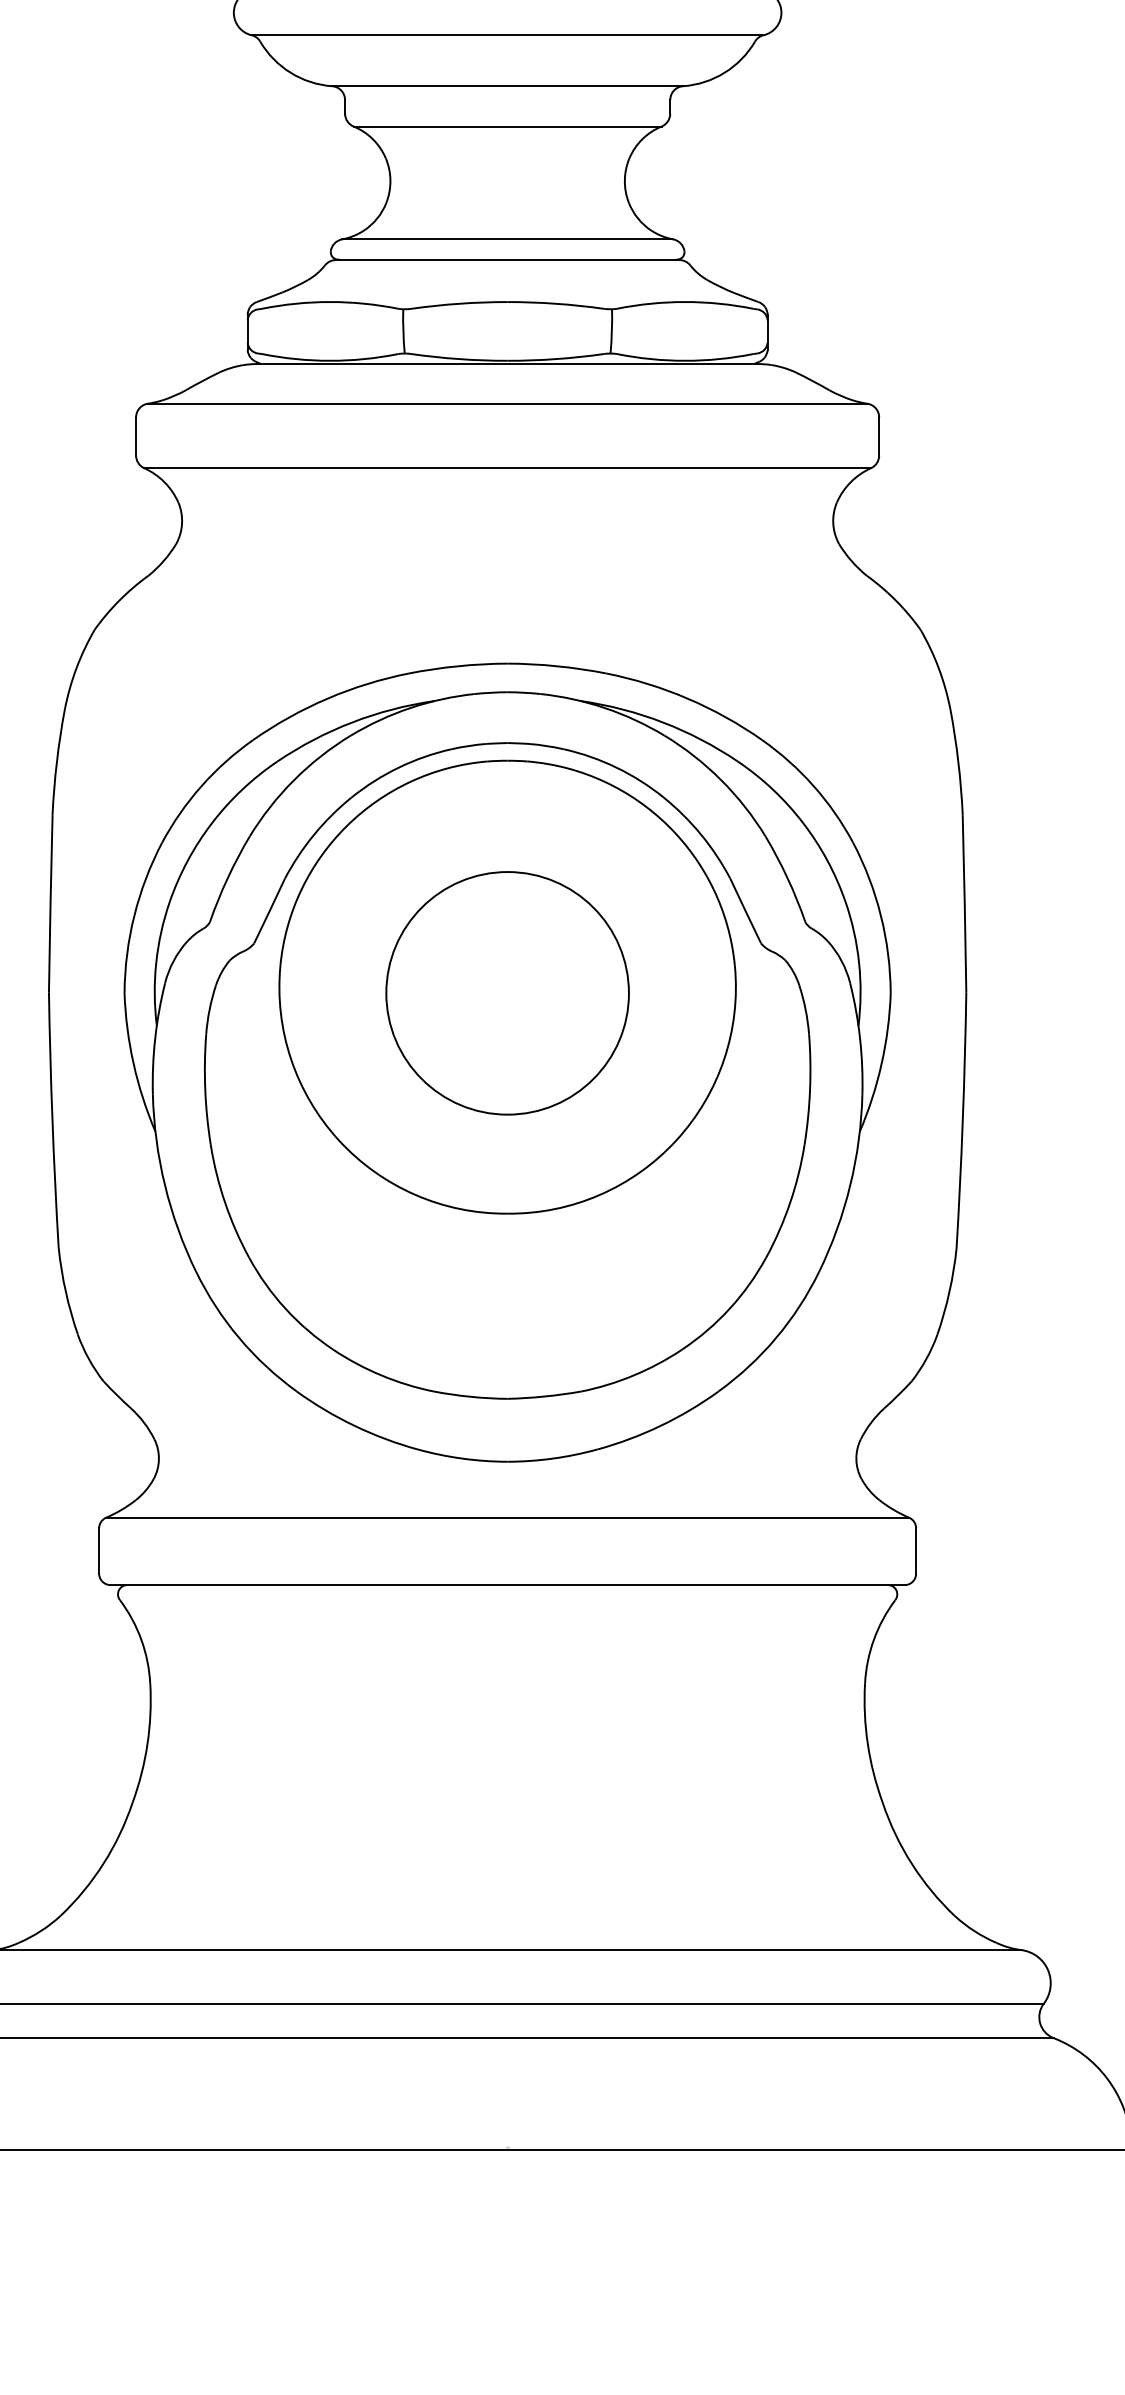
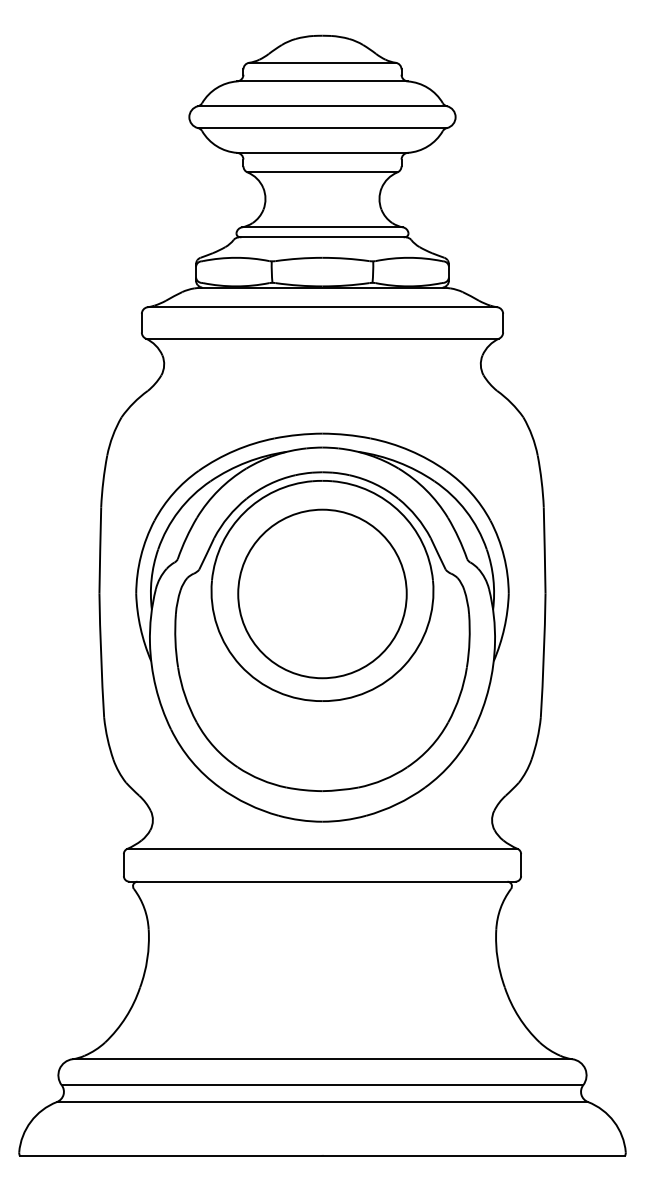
circle: (507, 992) -> (322, 593), size x1.43

